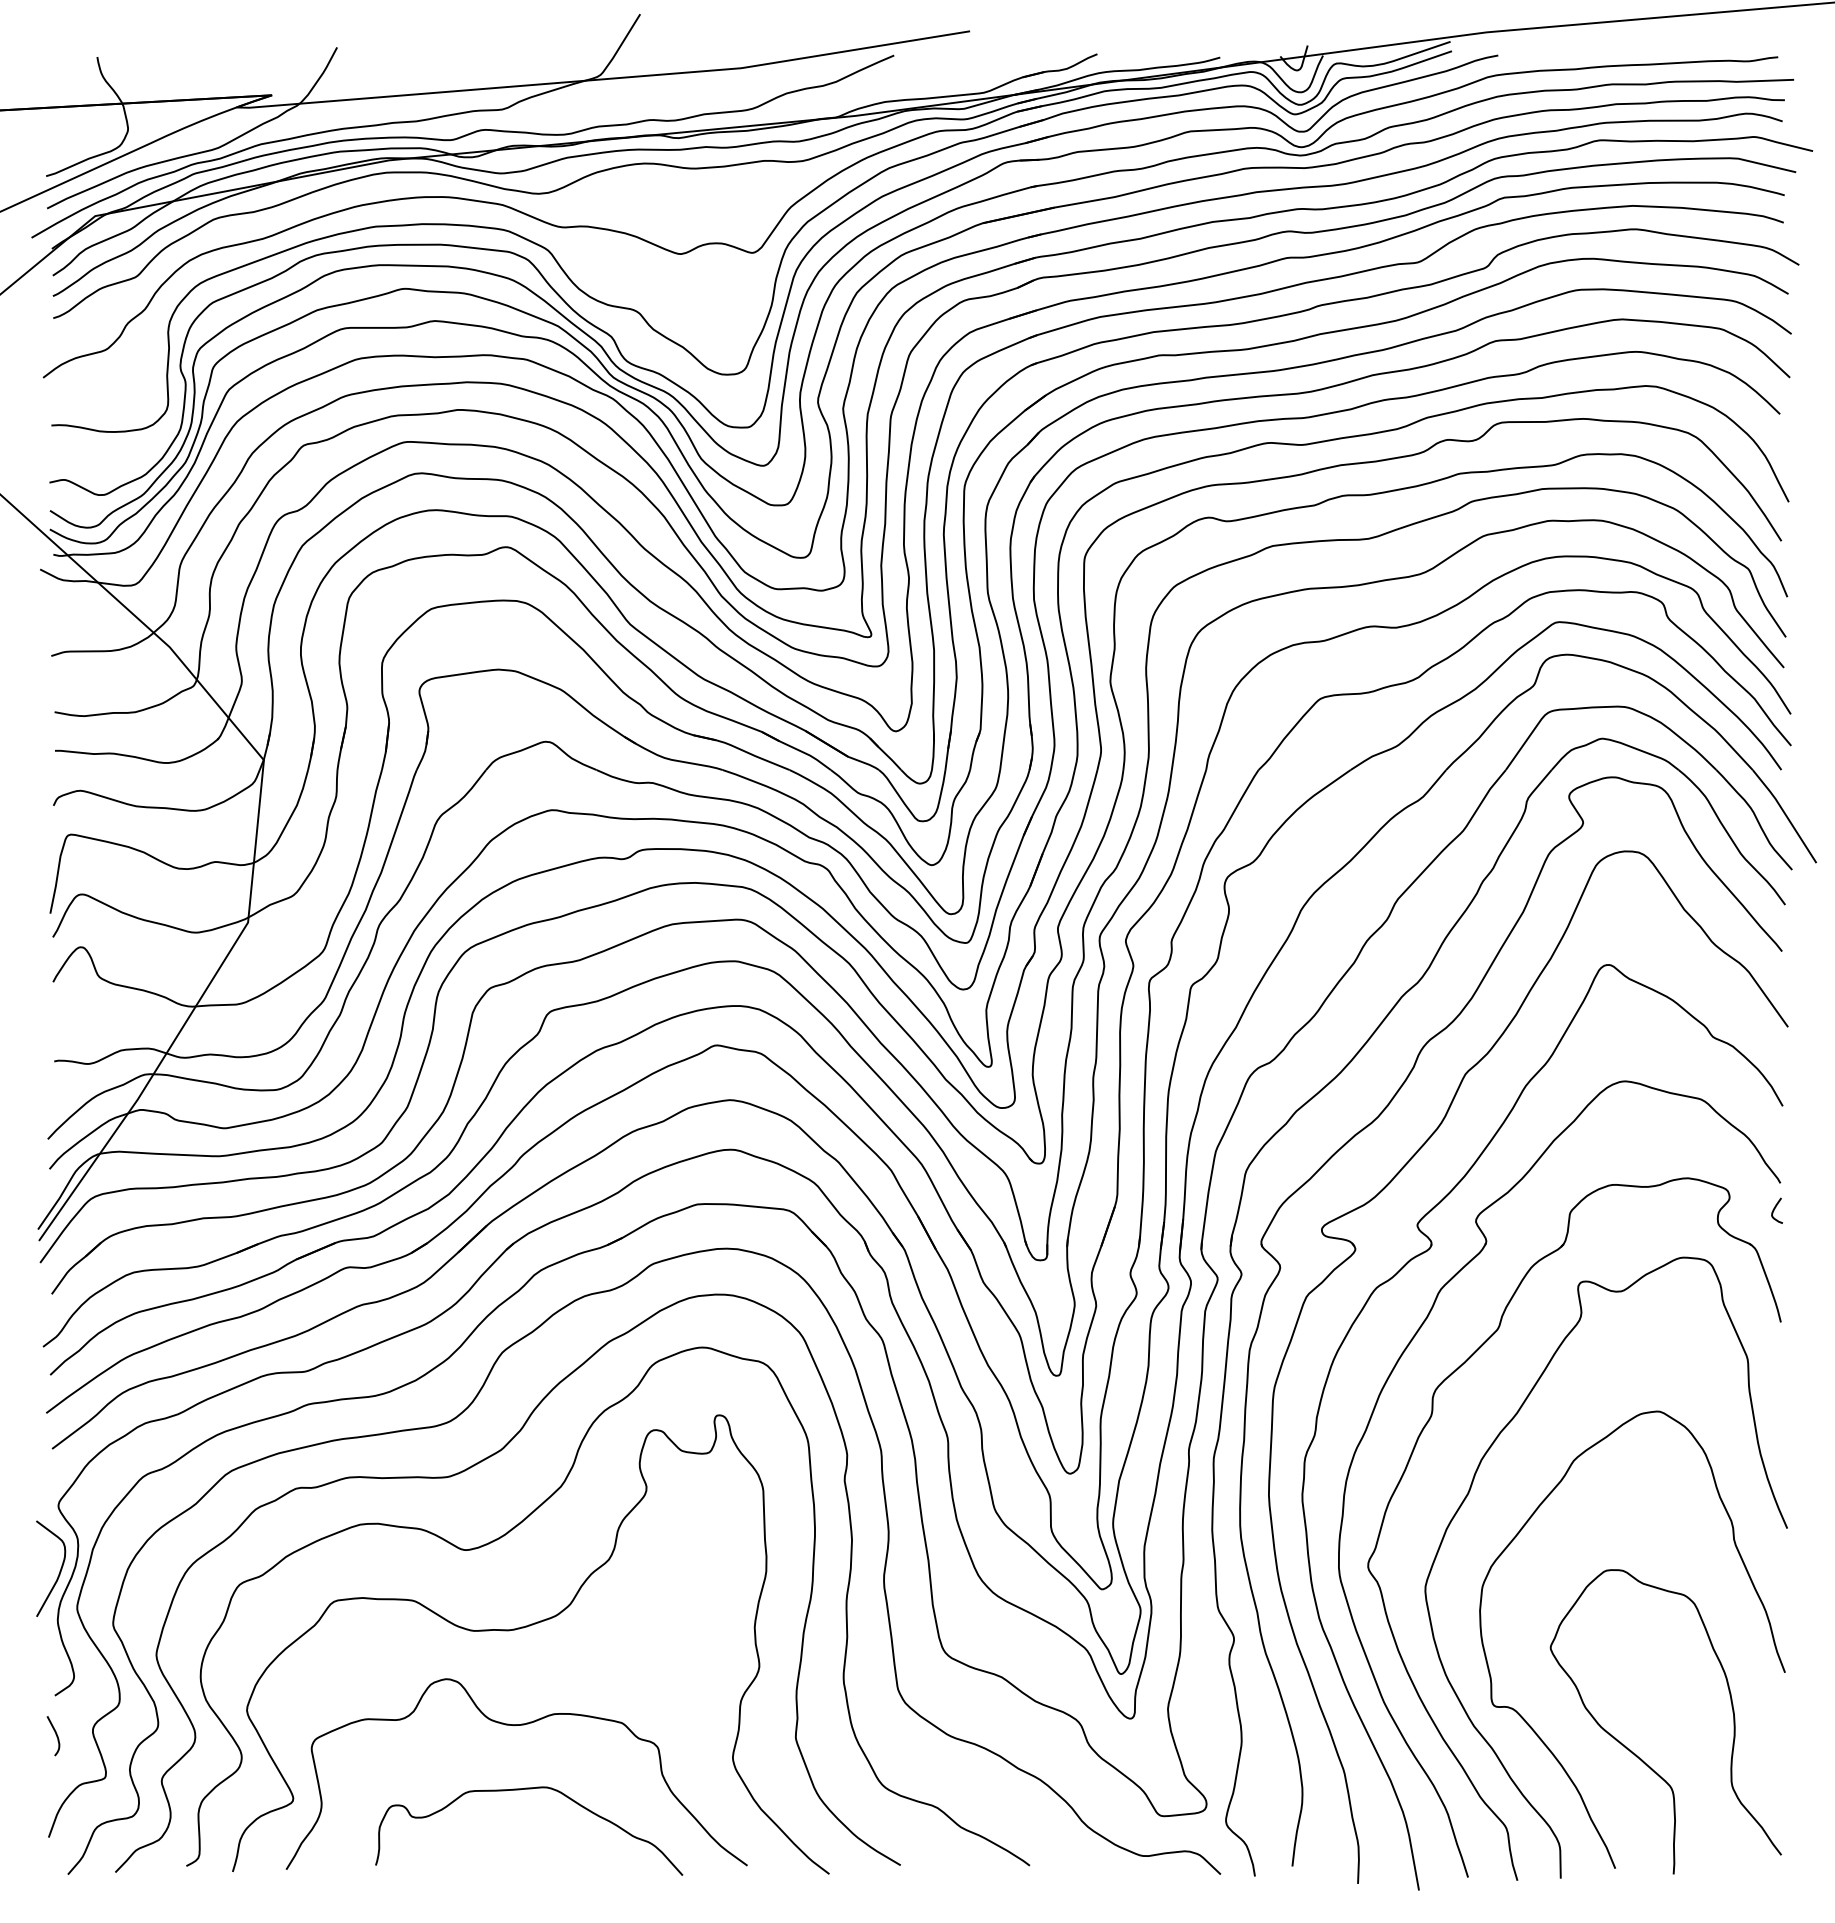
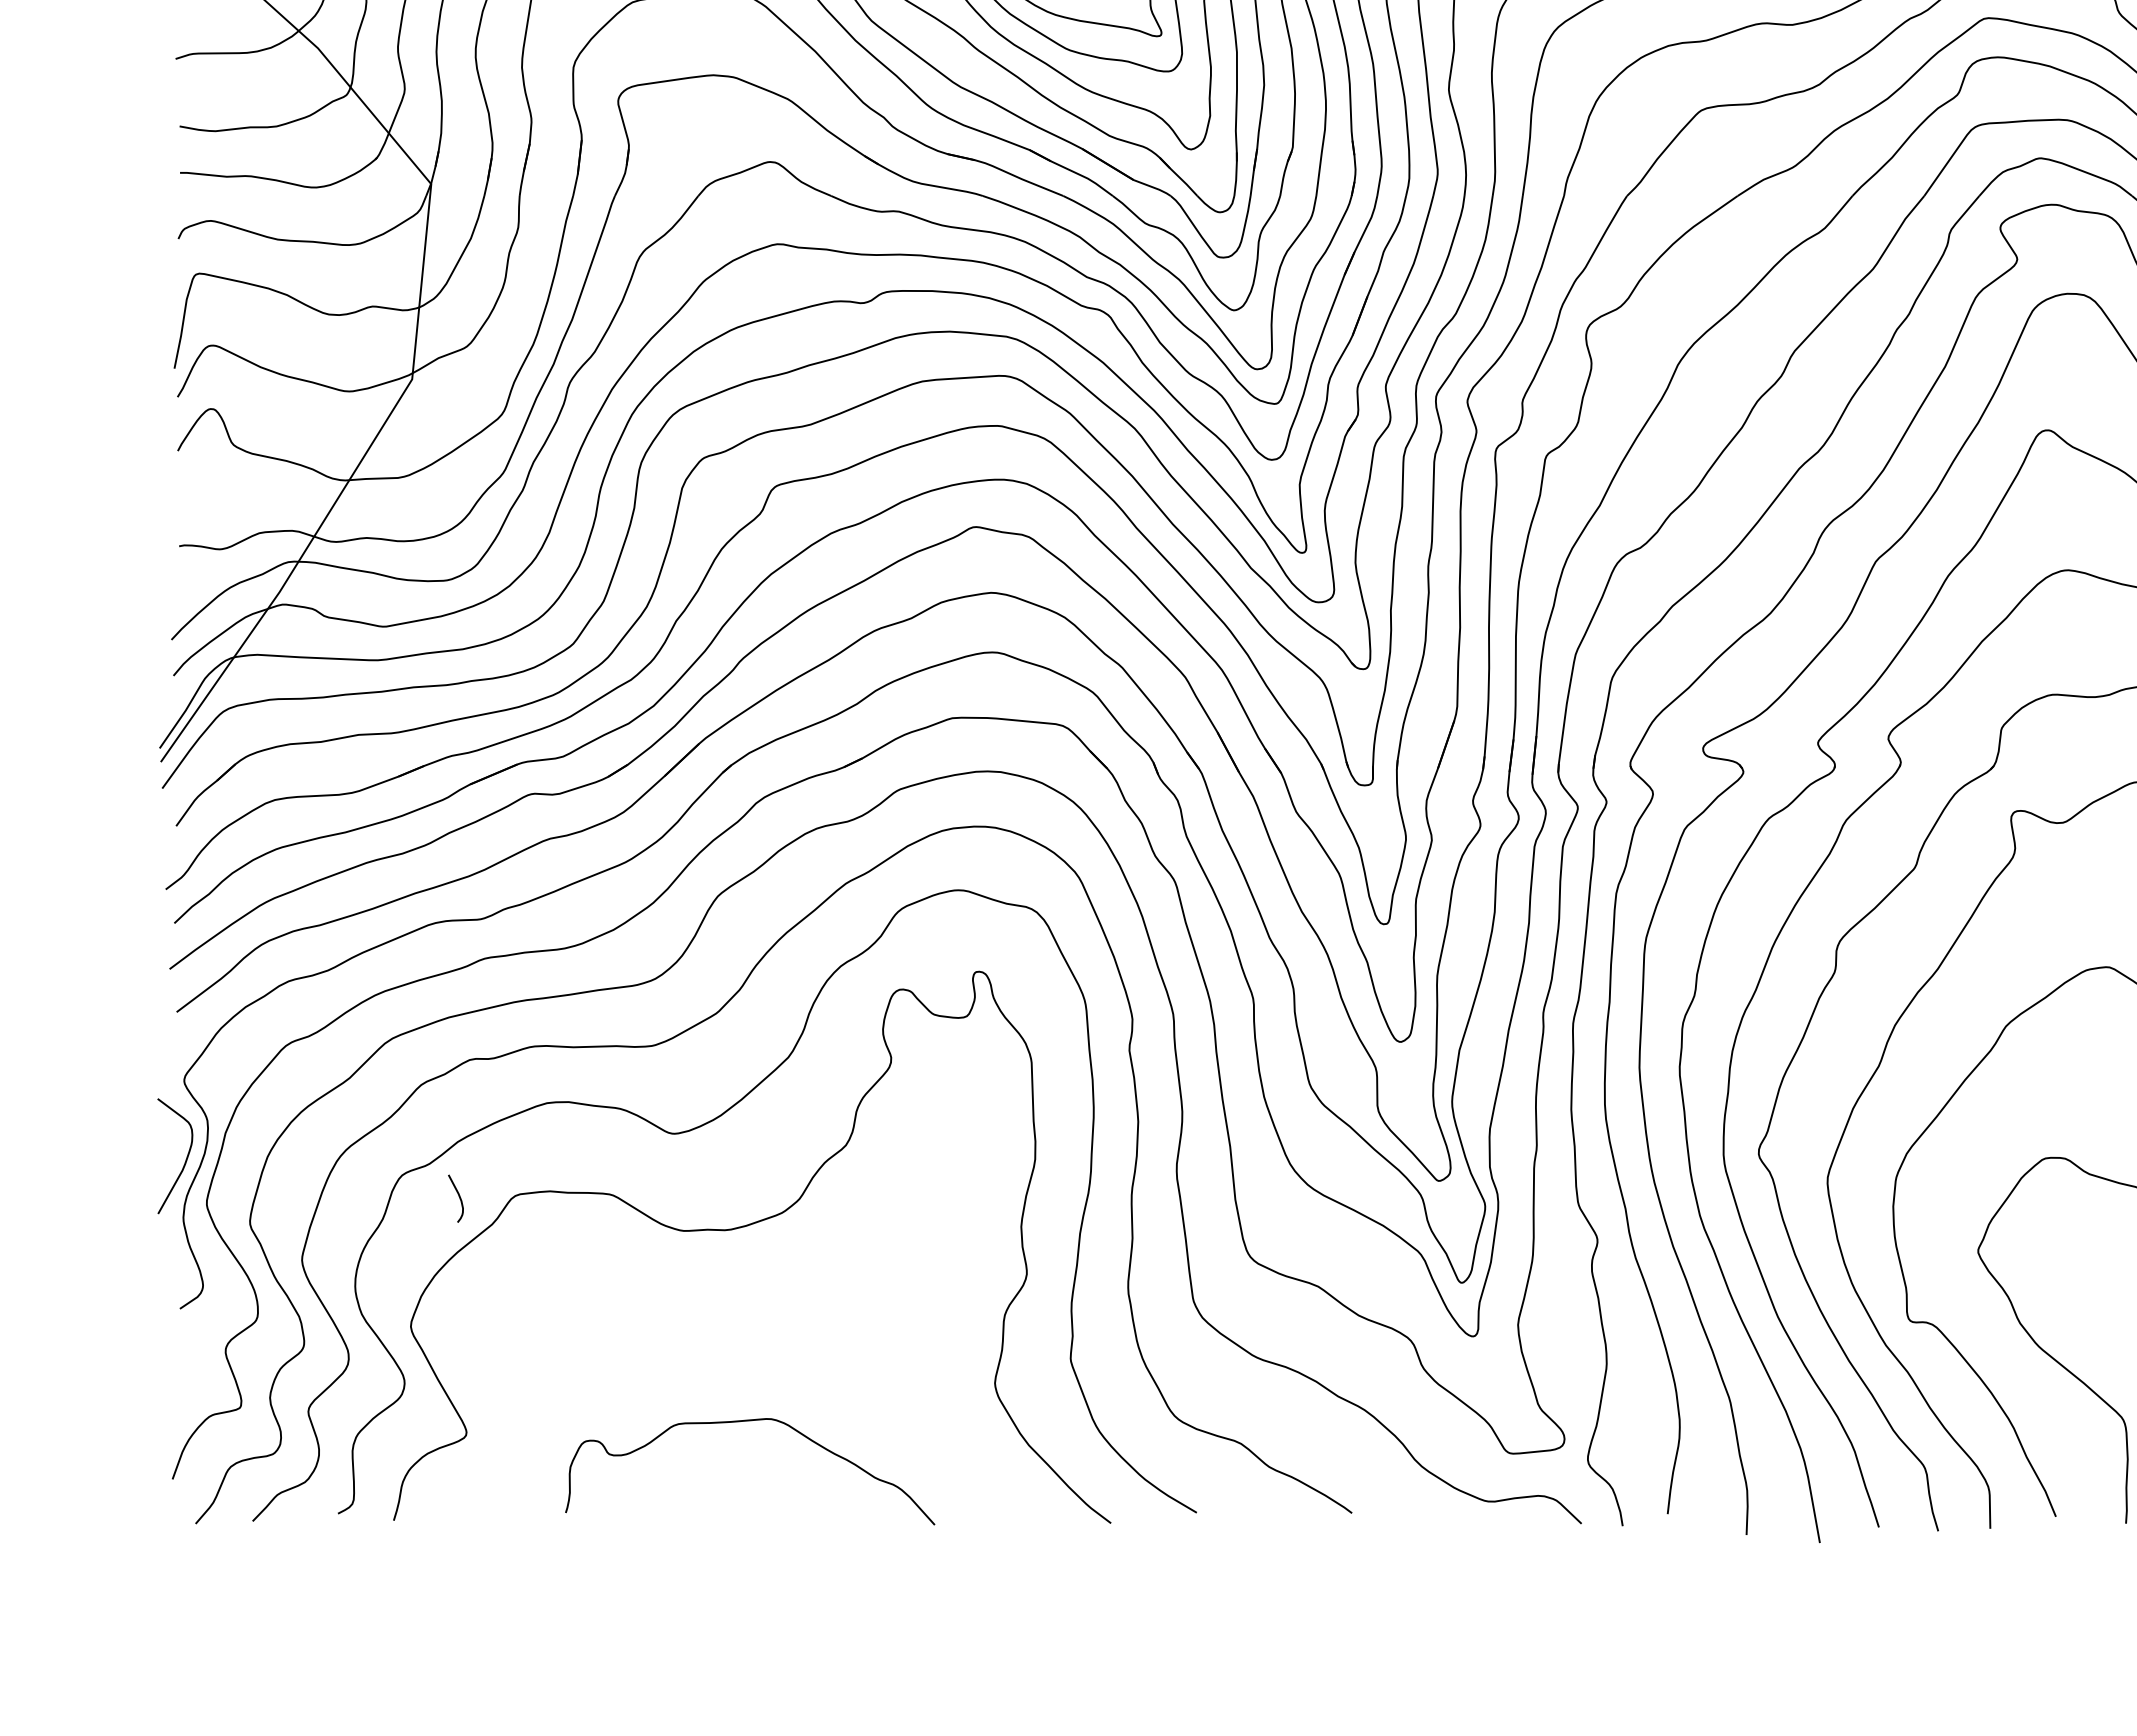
curve: (516, 1725) -> (734, 1344), removed
curve: (55, 1734) -> (458, 1196), moved

